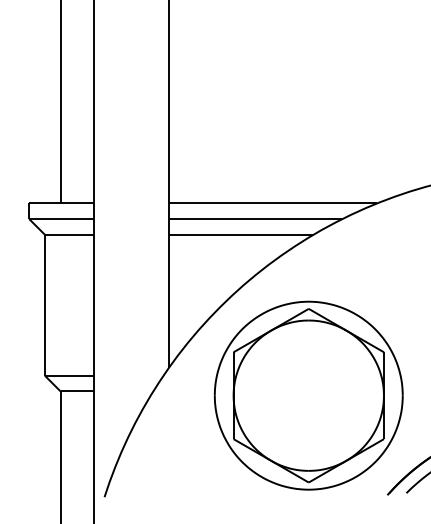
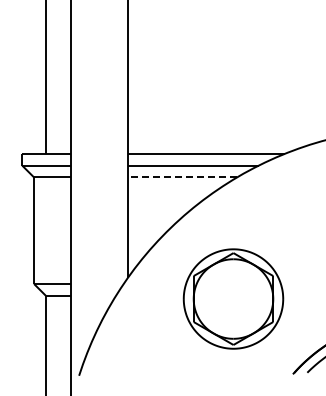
line: (241, 234) -> (182, 177), solid -> dashed
part: (308, 394) -> (233, 298), size x0.7

